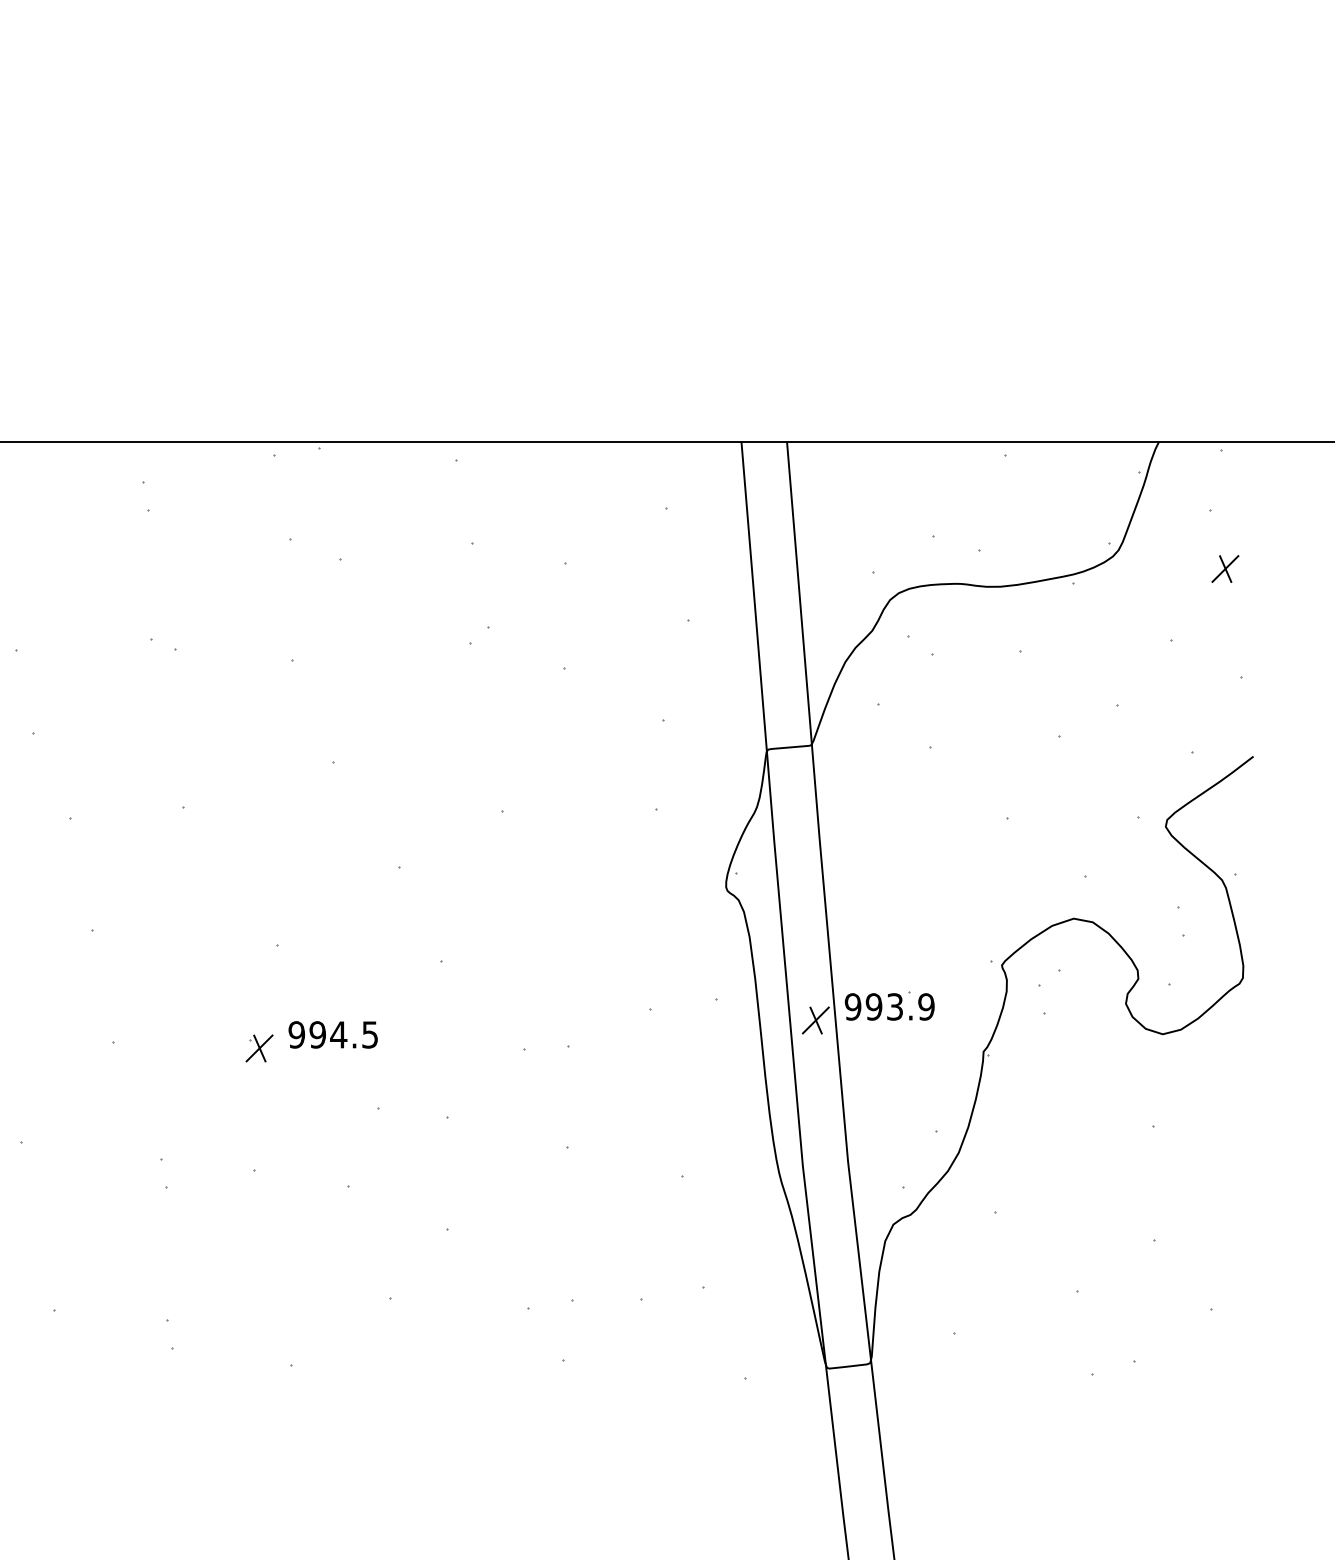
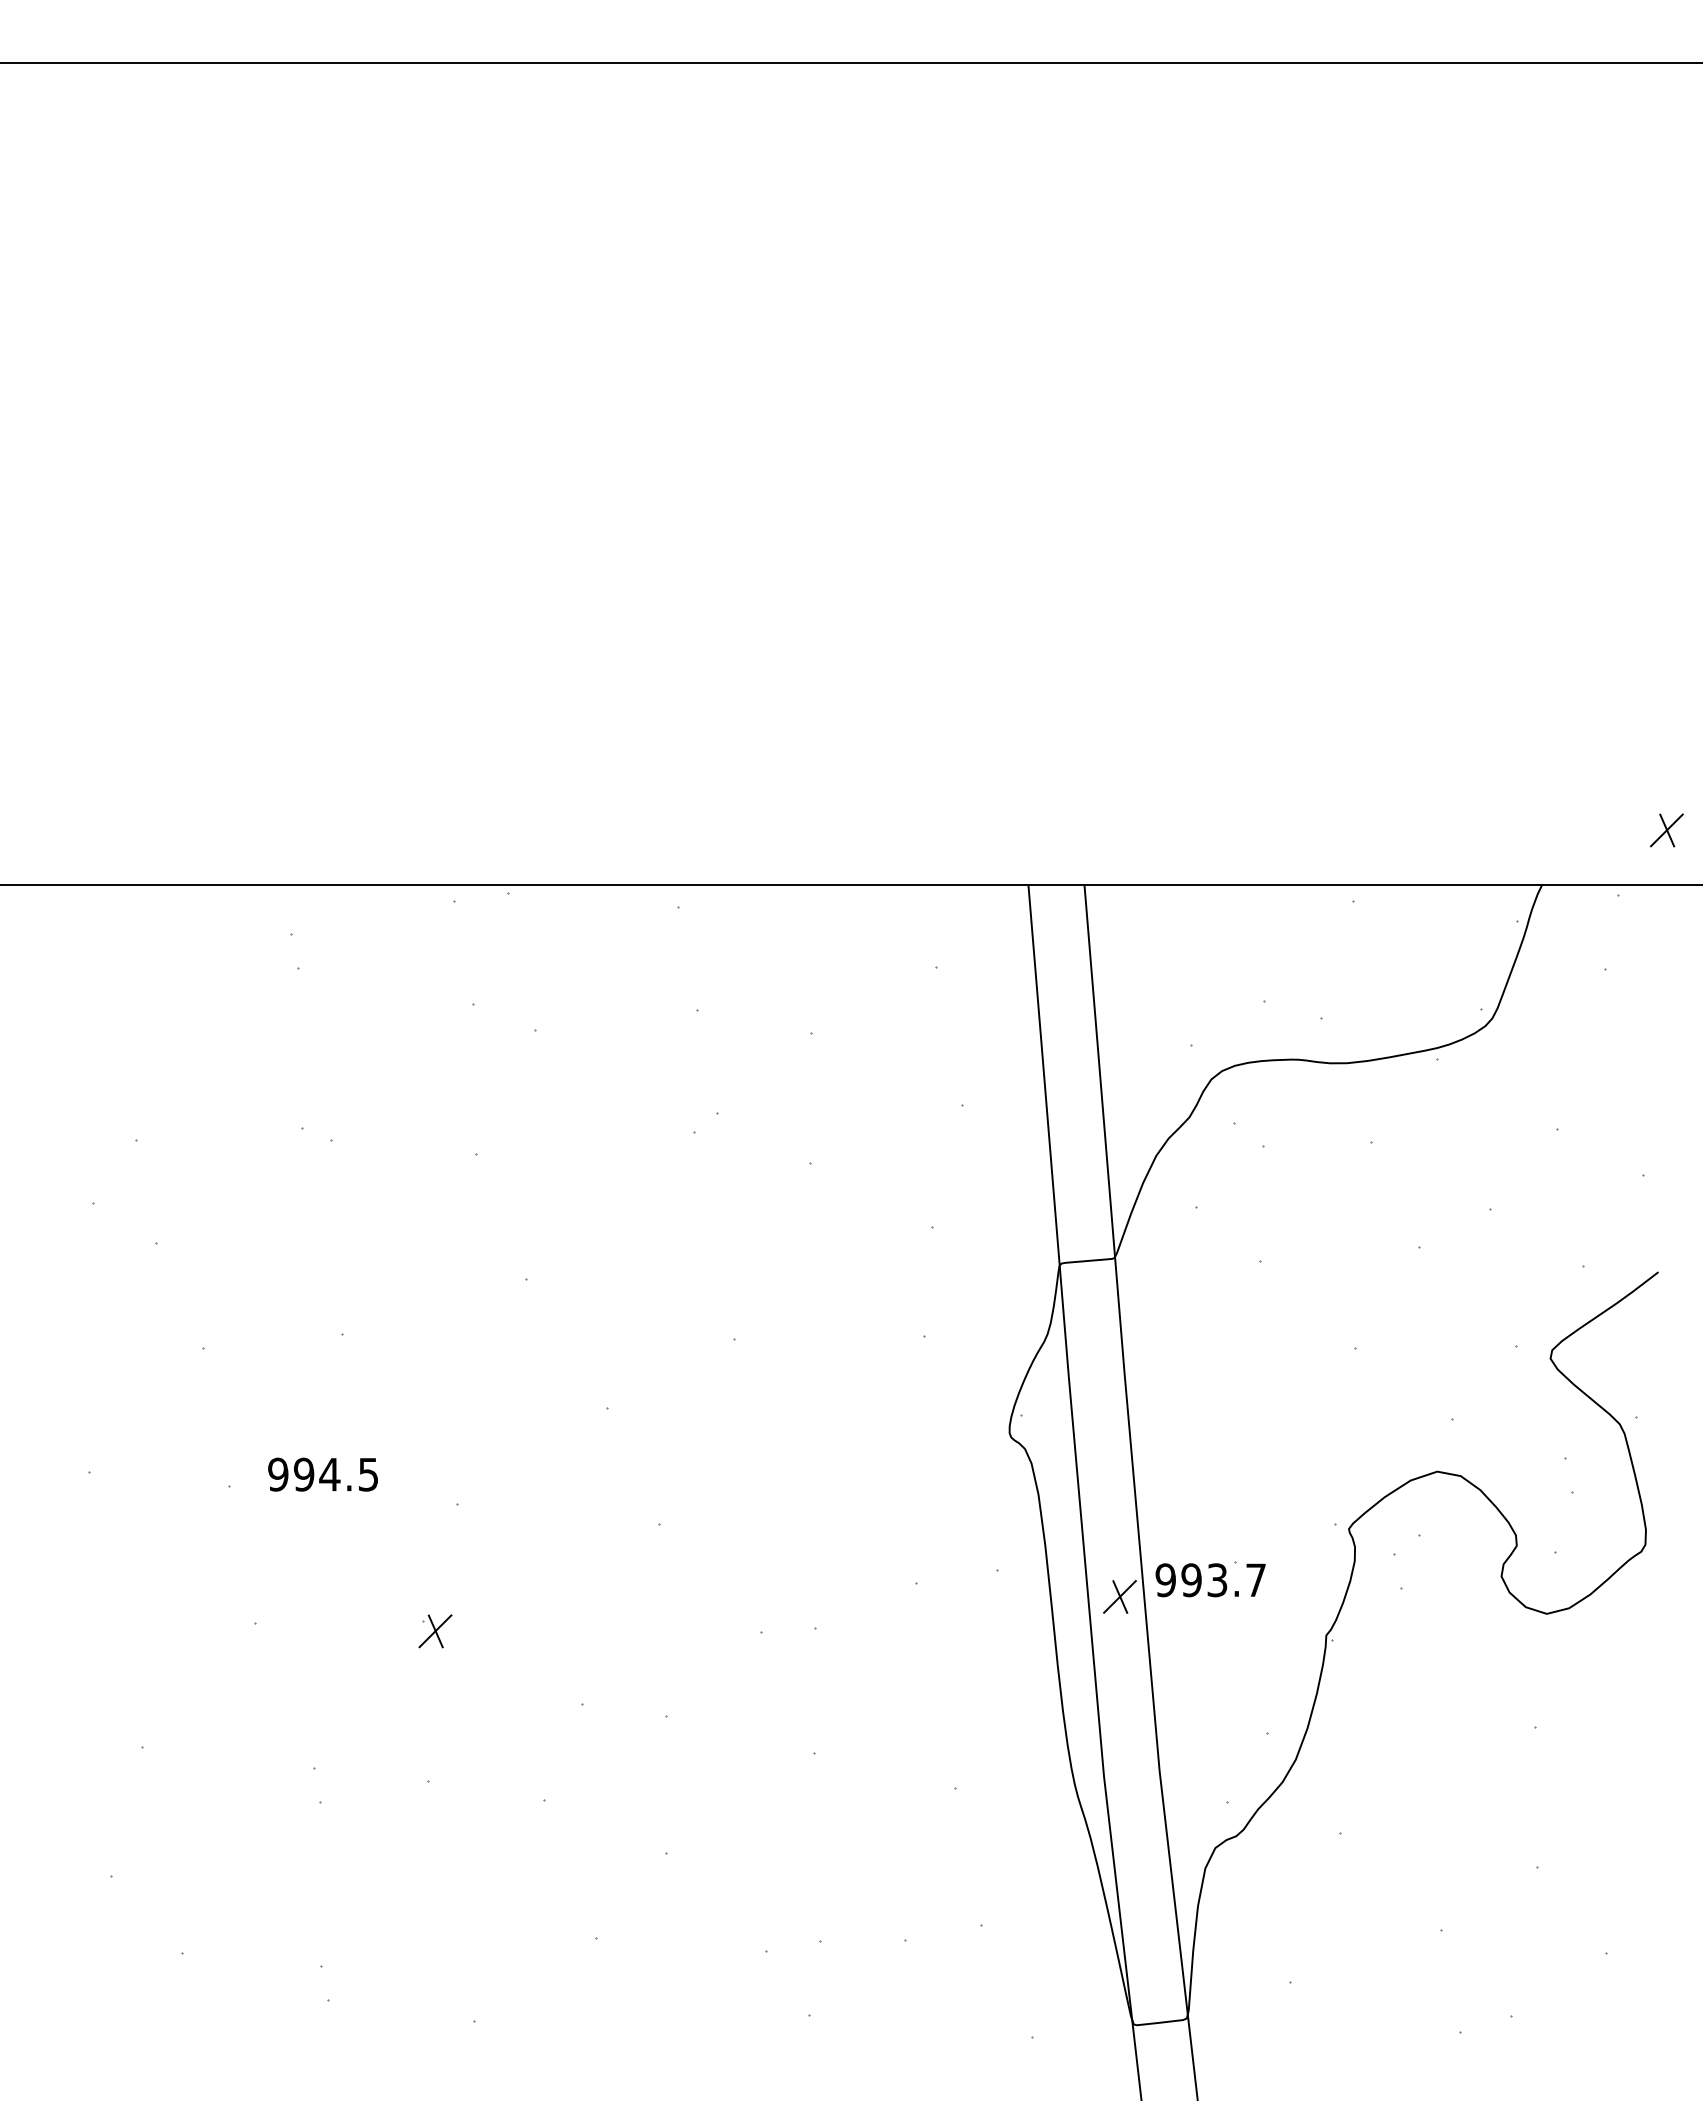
part: (1225, 569) -> (1666, 830), moved
text: (926, 1007) -> (1255, 1580), 993.9 -> 993.7
text: (332, 1034) -> (322, 1474), moved

